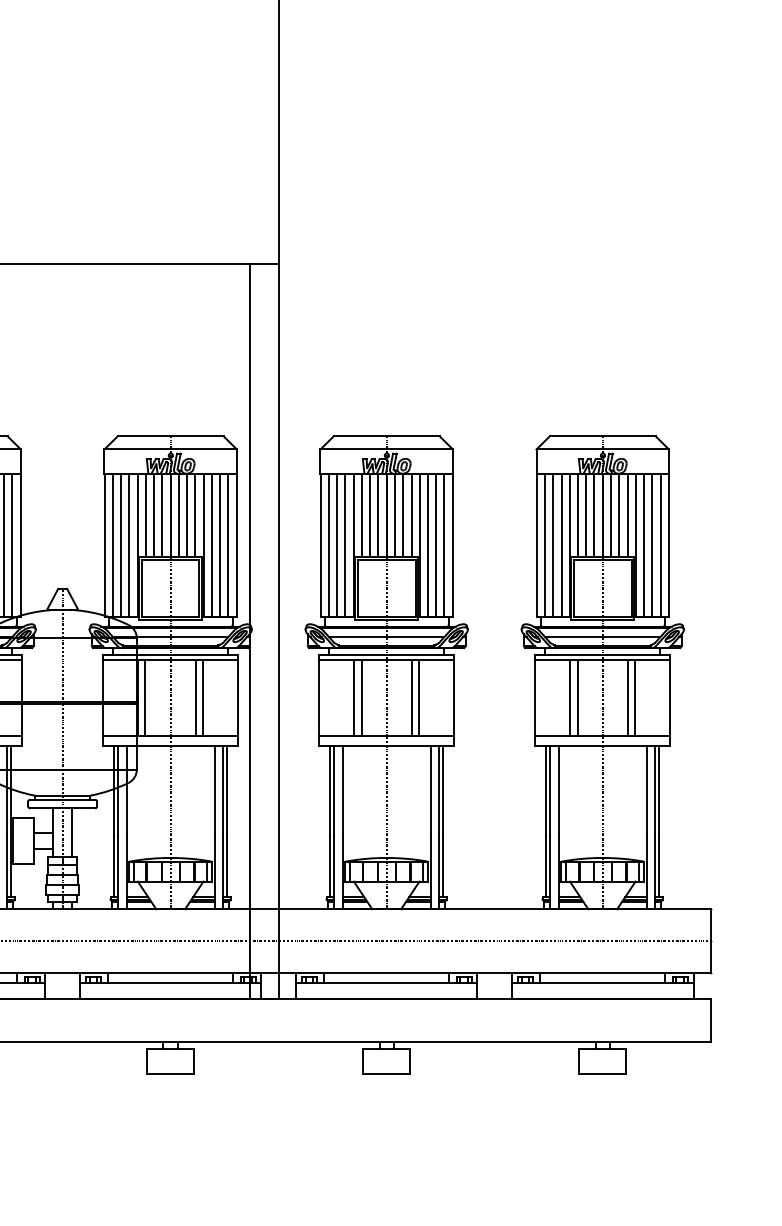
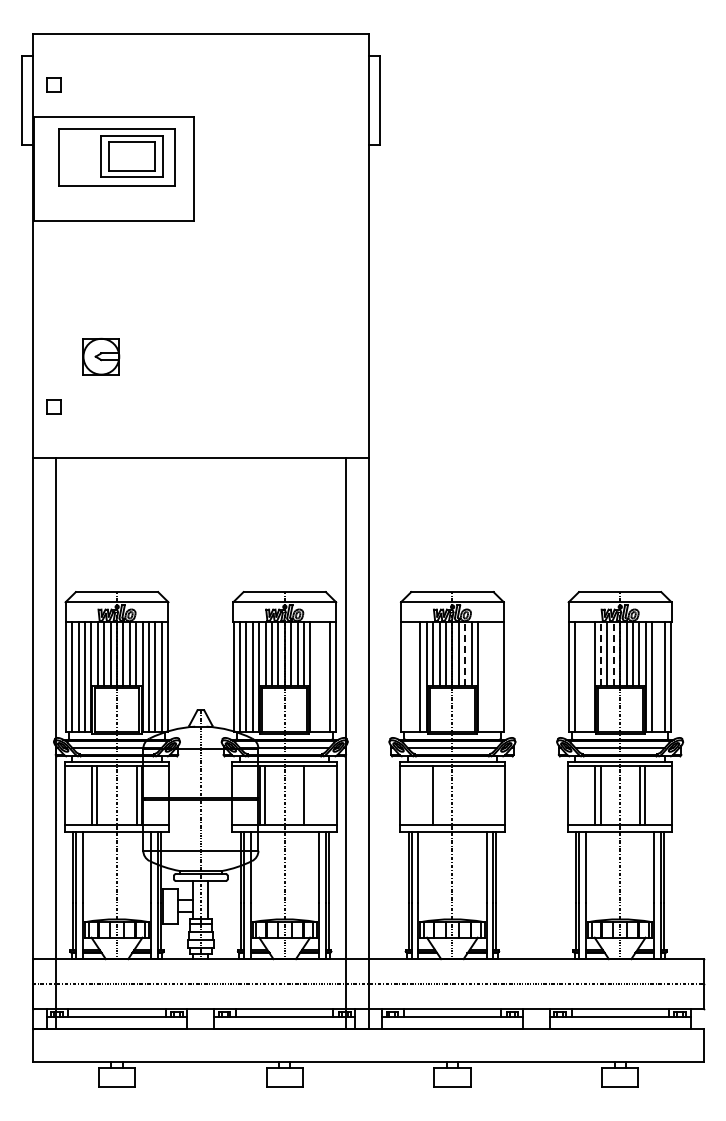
line: (403, 515) -> (465, 653), solid -> dashed
line: (577, 515) -> (600, 653), solid -> dashed
line: (594, 515) -> (613, 653), solid -> dashed
line: (211, 545) -> (316, 676), removed
line: (220, 545) -> (323, 676), removed
line: (328, 545) -> (407, 676), removed
line: (337, 545) -> (414, 676), removed
line: (428, 545) -> (484, 676), removed
line: (435, 545) -> (490, 676), removed
line: (444, 545) -> (497, 676), removed
line: (552, 545) -> (581, 676), removed
line: (561, 545) -> (588, 676), removed
line: (652, 545) -> (658, 676), removed
line: (202, 697) -> (309, 794), removed
line: (354, 697) -> (427, 794), removed
line: (412, 697) -> (472, 794), removed
line: (419, 697) -> (477, 794), removed

